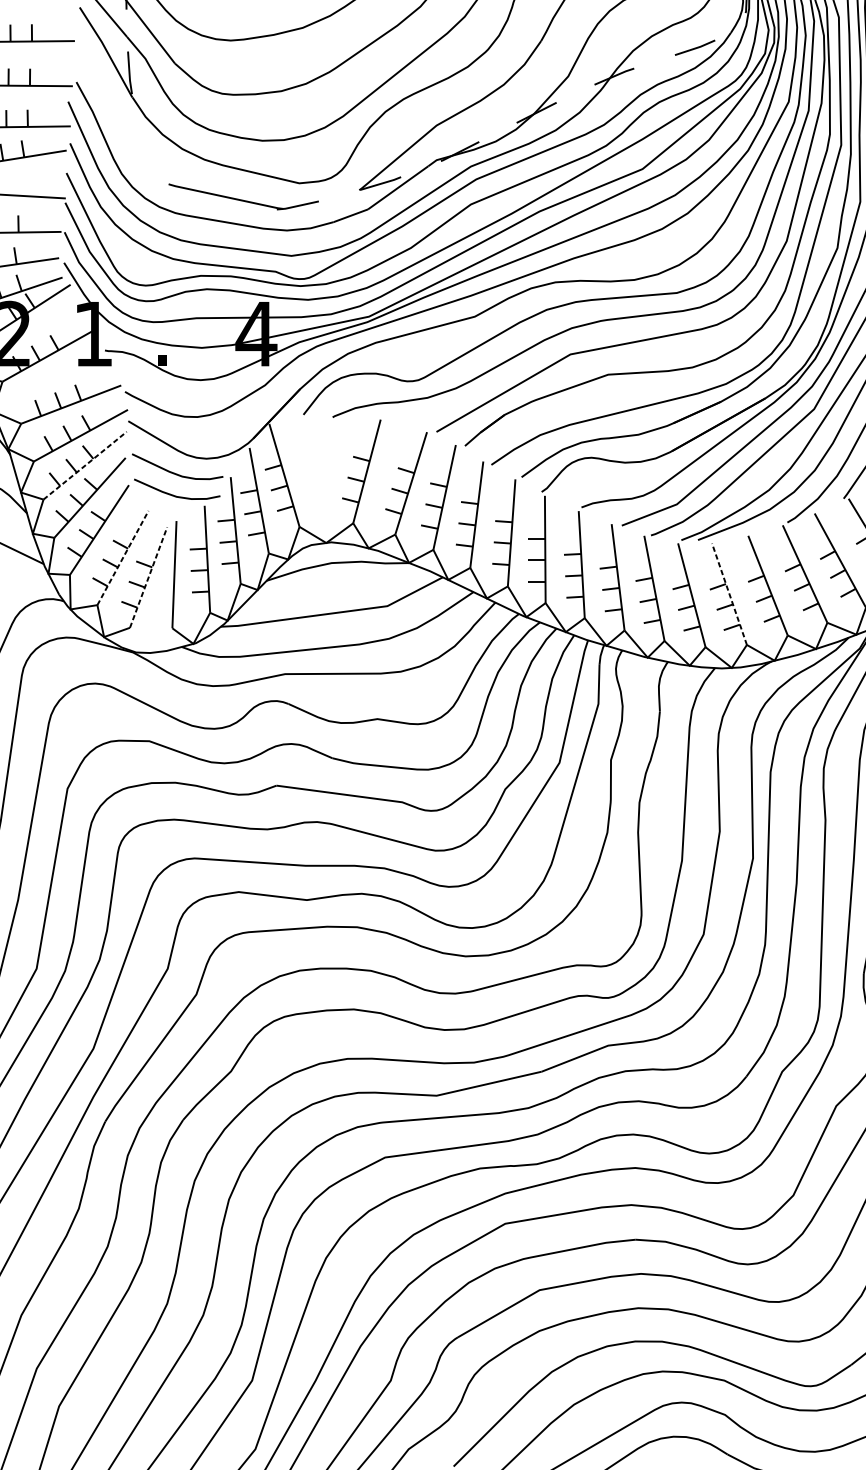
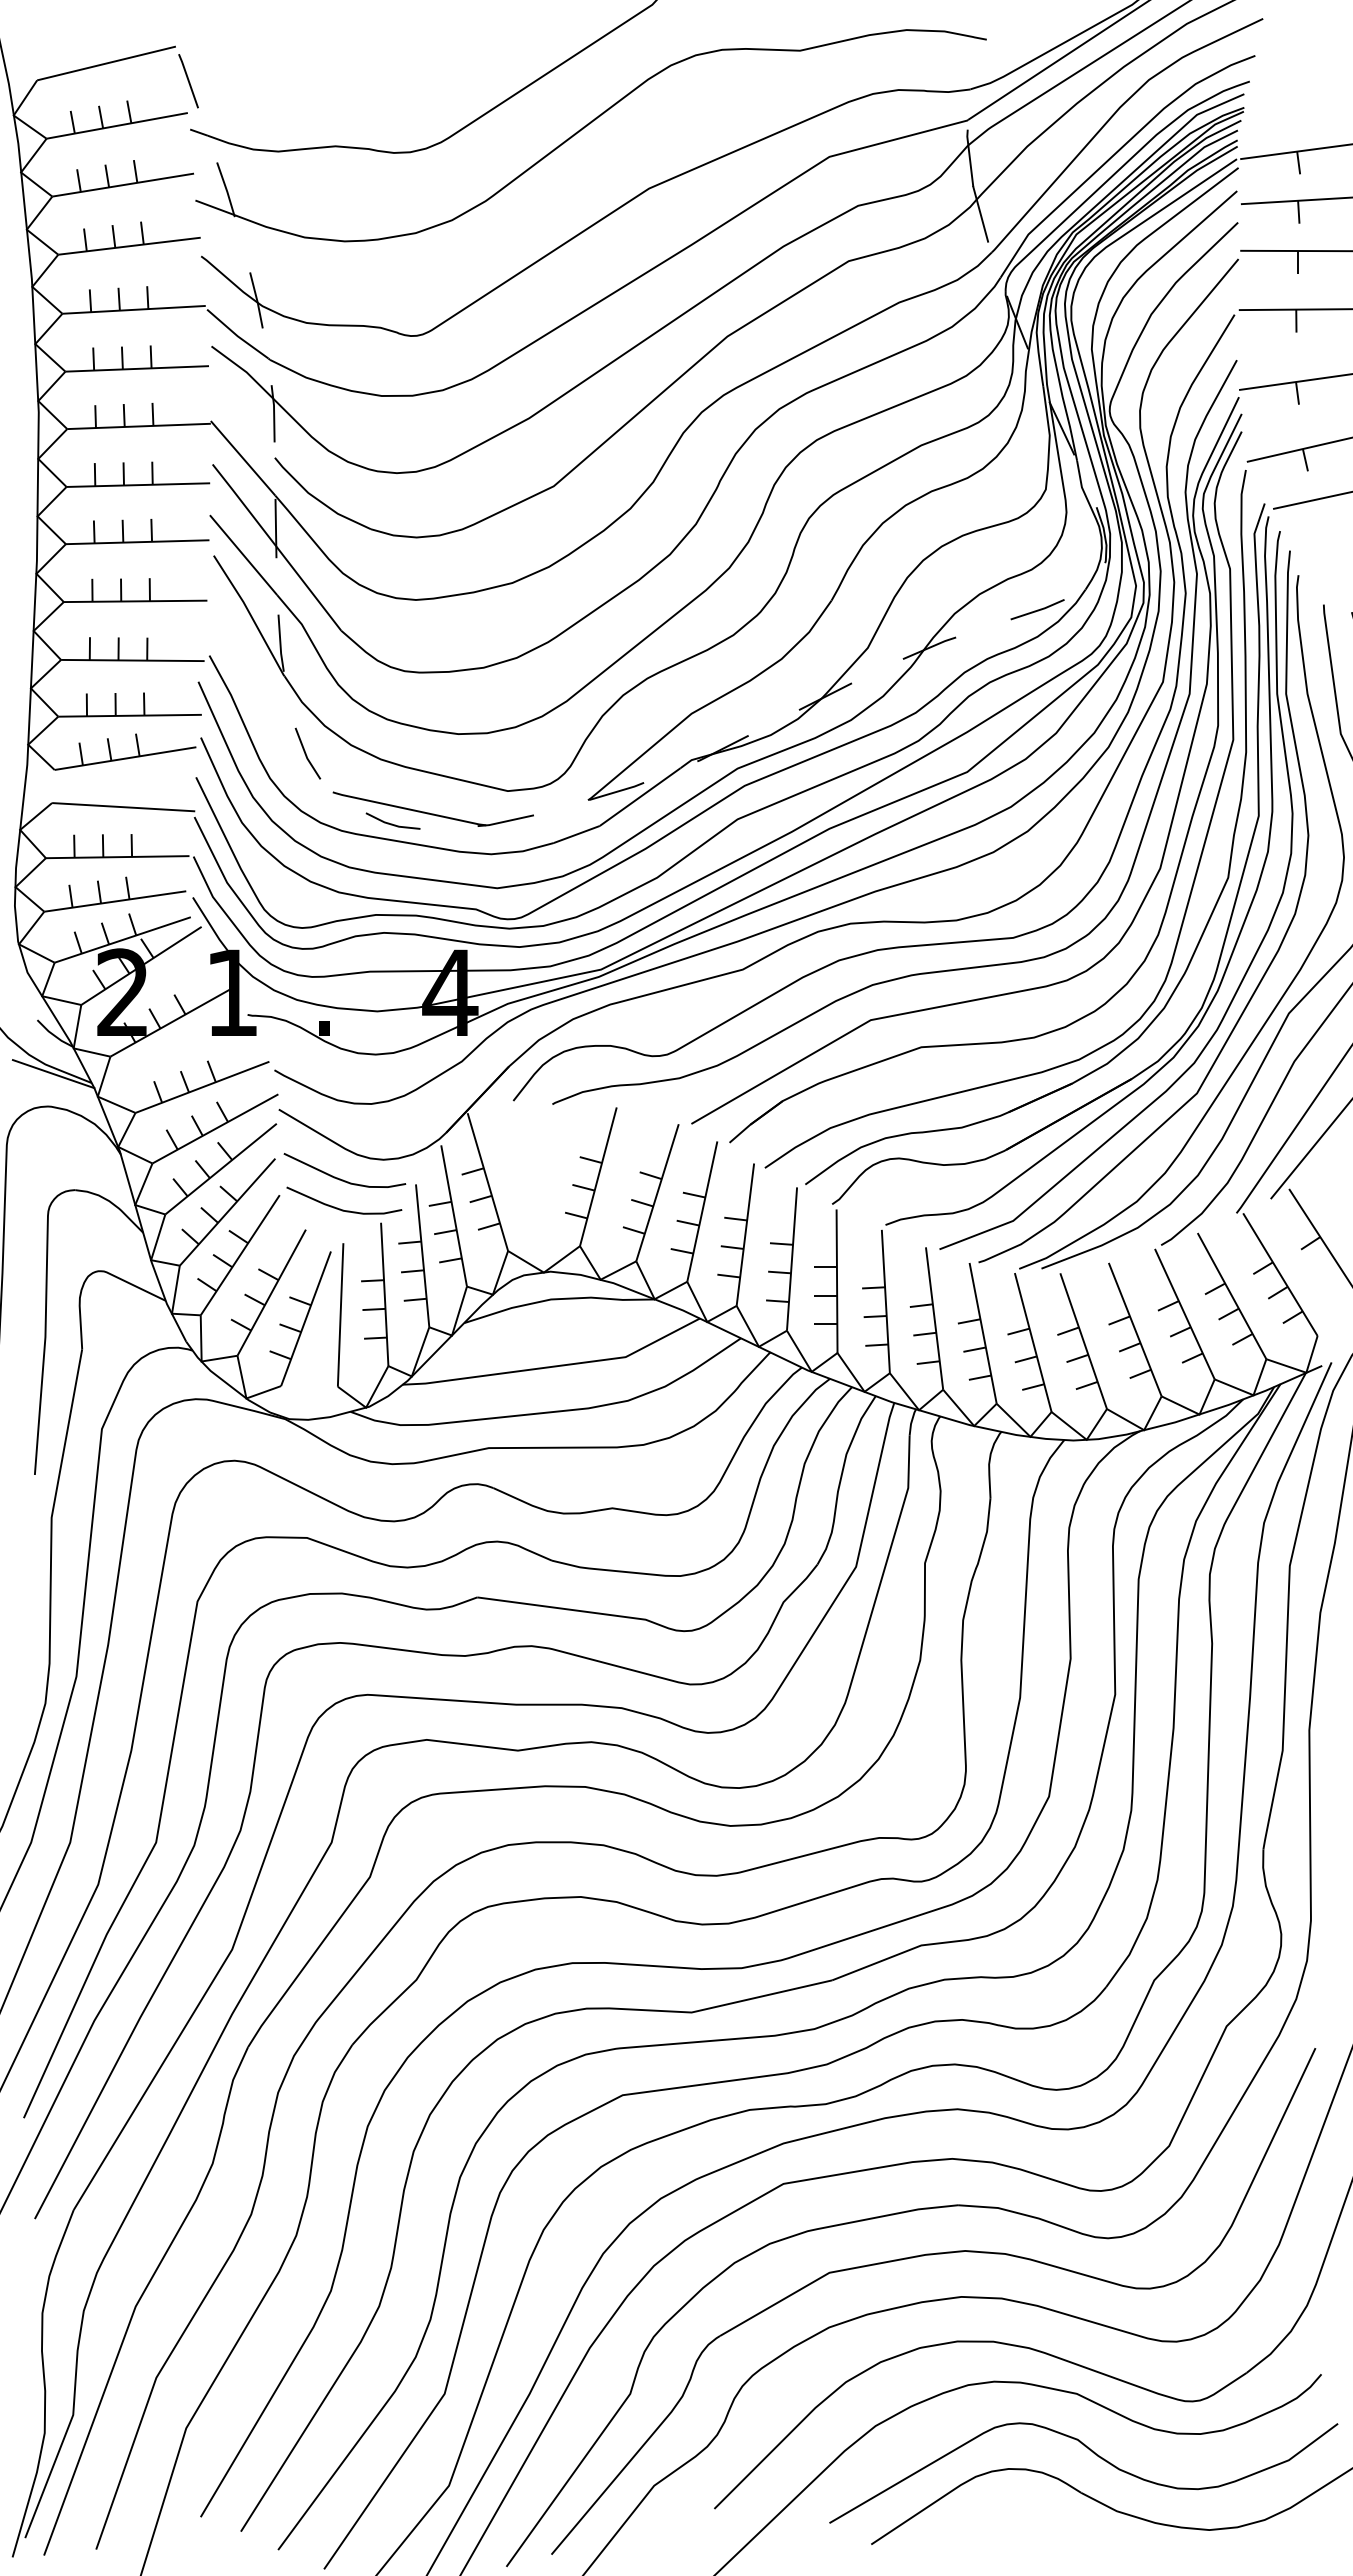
line: (148, 155) -> (306, 753), added
line: (213, 207) -> (392, 823), added
line: (85, 466) -> (221, 1169), dashed -> solid
line: (122, 557) -> (271, 1292), dashed -> solid
line: (148, 577) -> (306, 1318), dashed -> solid
line: (729, 594) -> (1083, 1341), dashed -> solid

